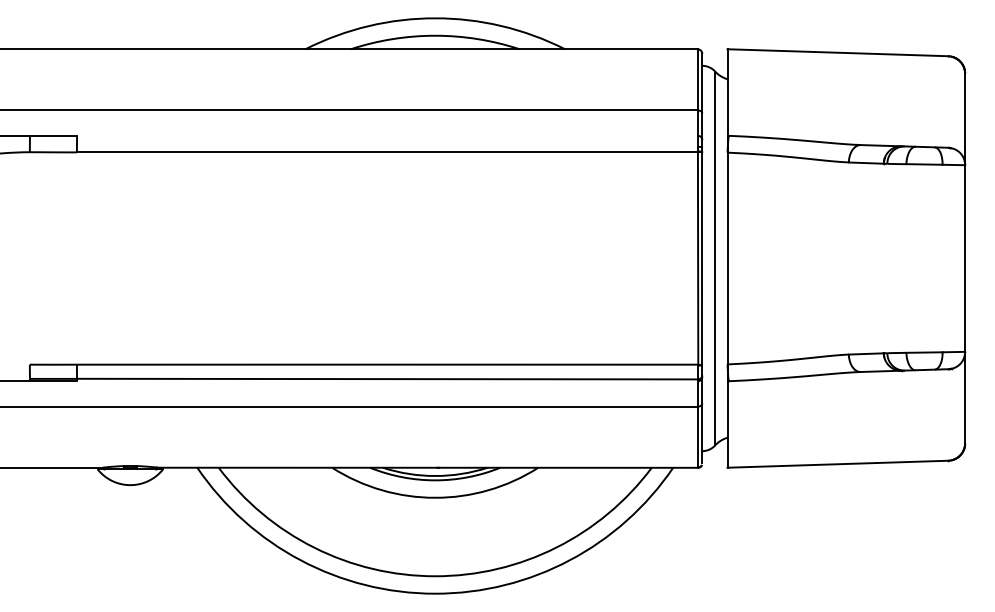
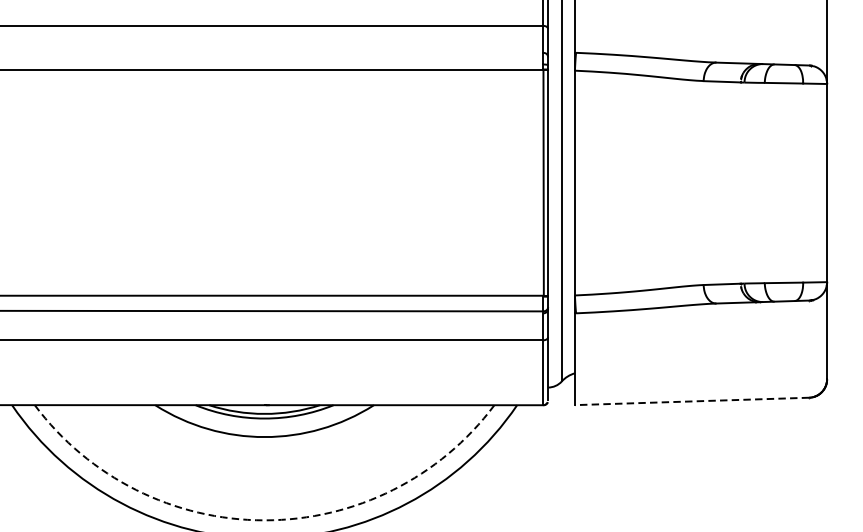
line: (837, 464) -> (691, 401), solid -> dashed
arc: (435, 576) -> (264, 520), solid -> dashed

